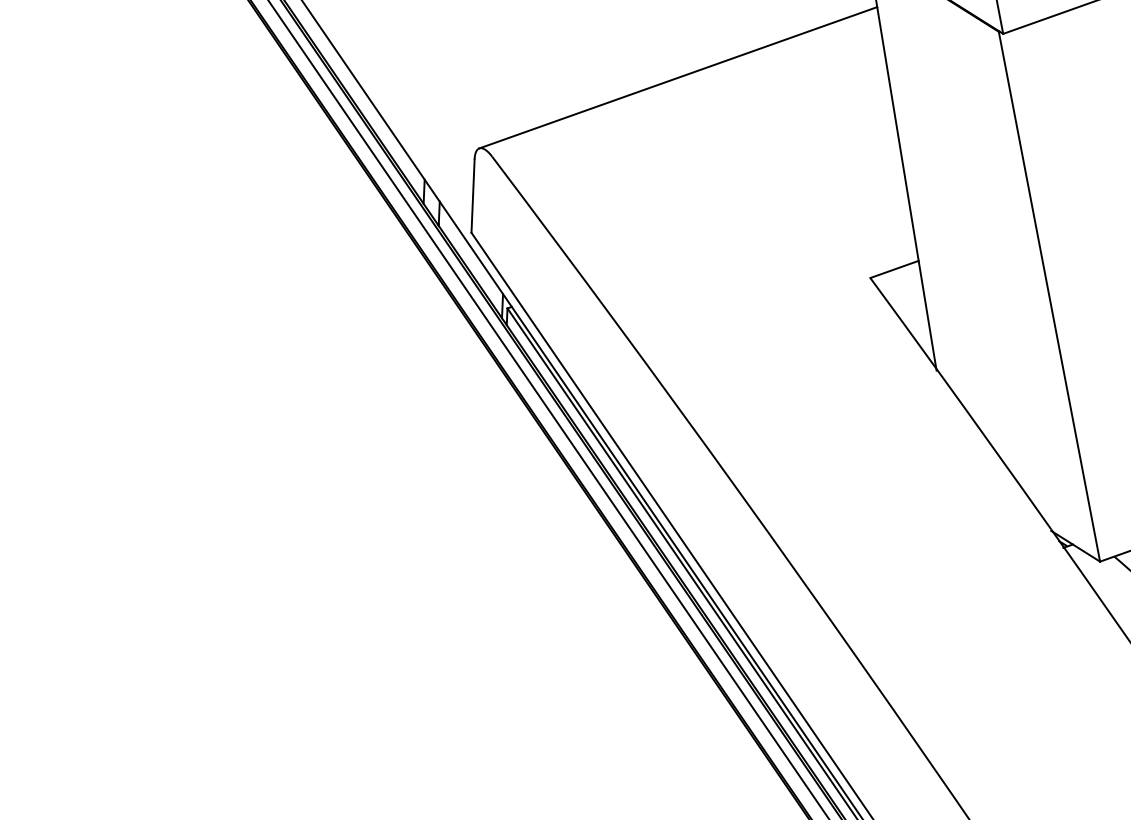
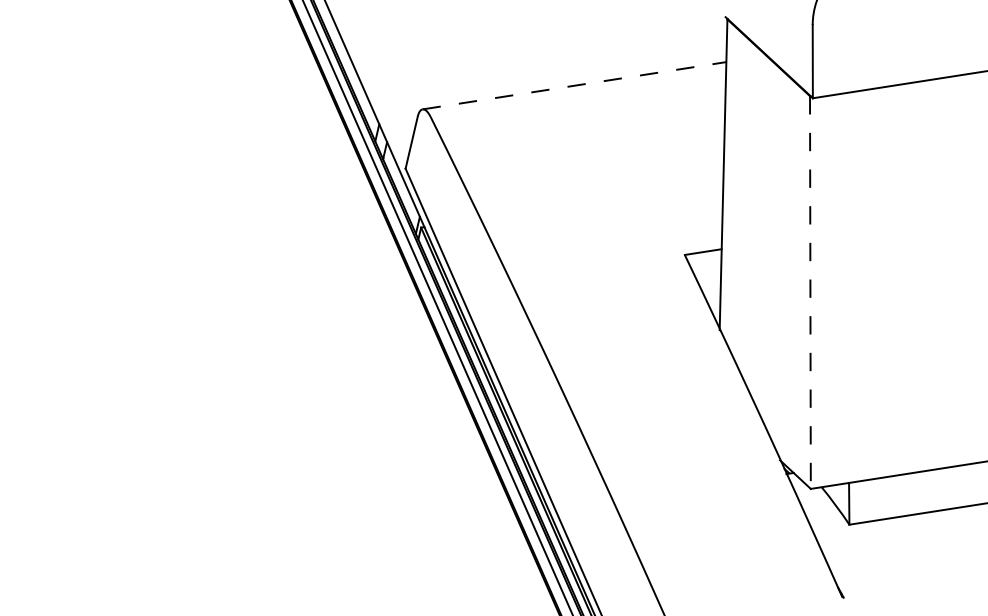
line: (678, 77) -> (574, 85), solid -> dashed
line: (1049, 297) -> (810, 293), solid -> dashed

